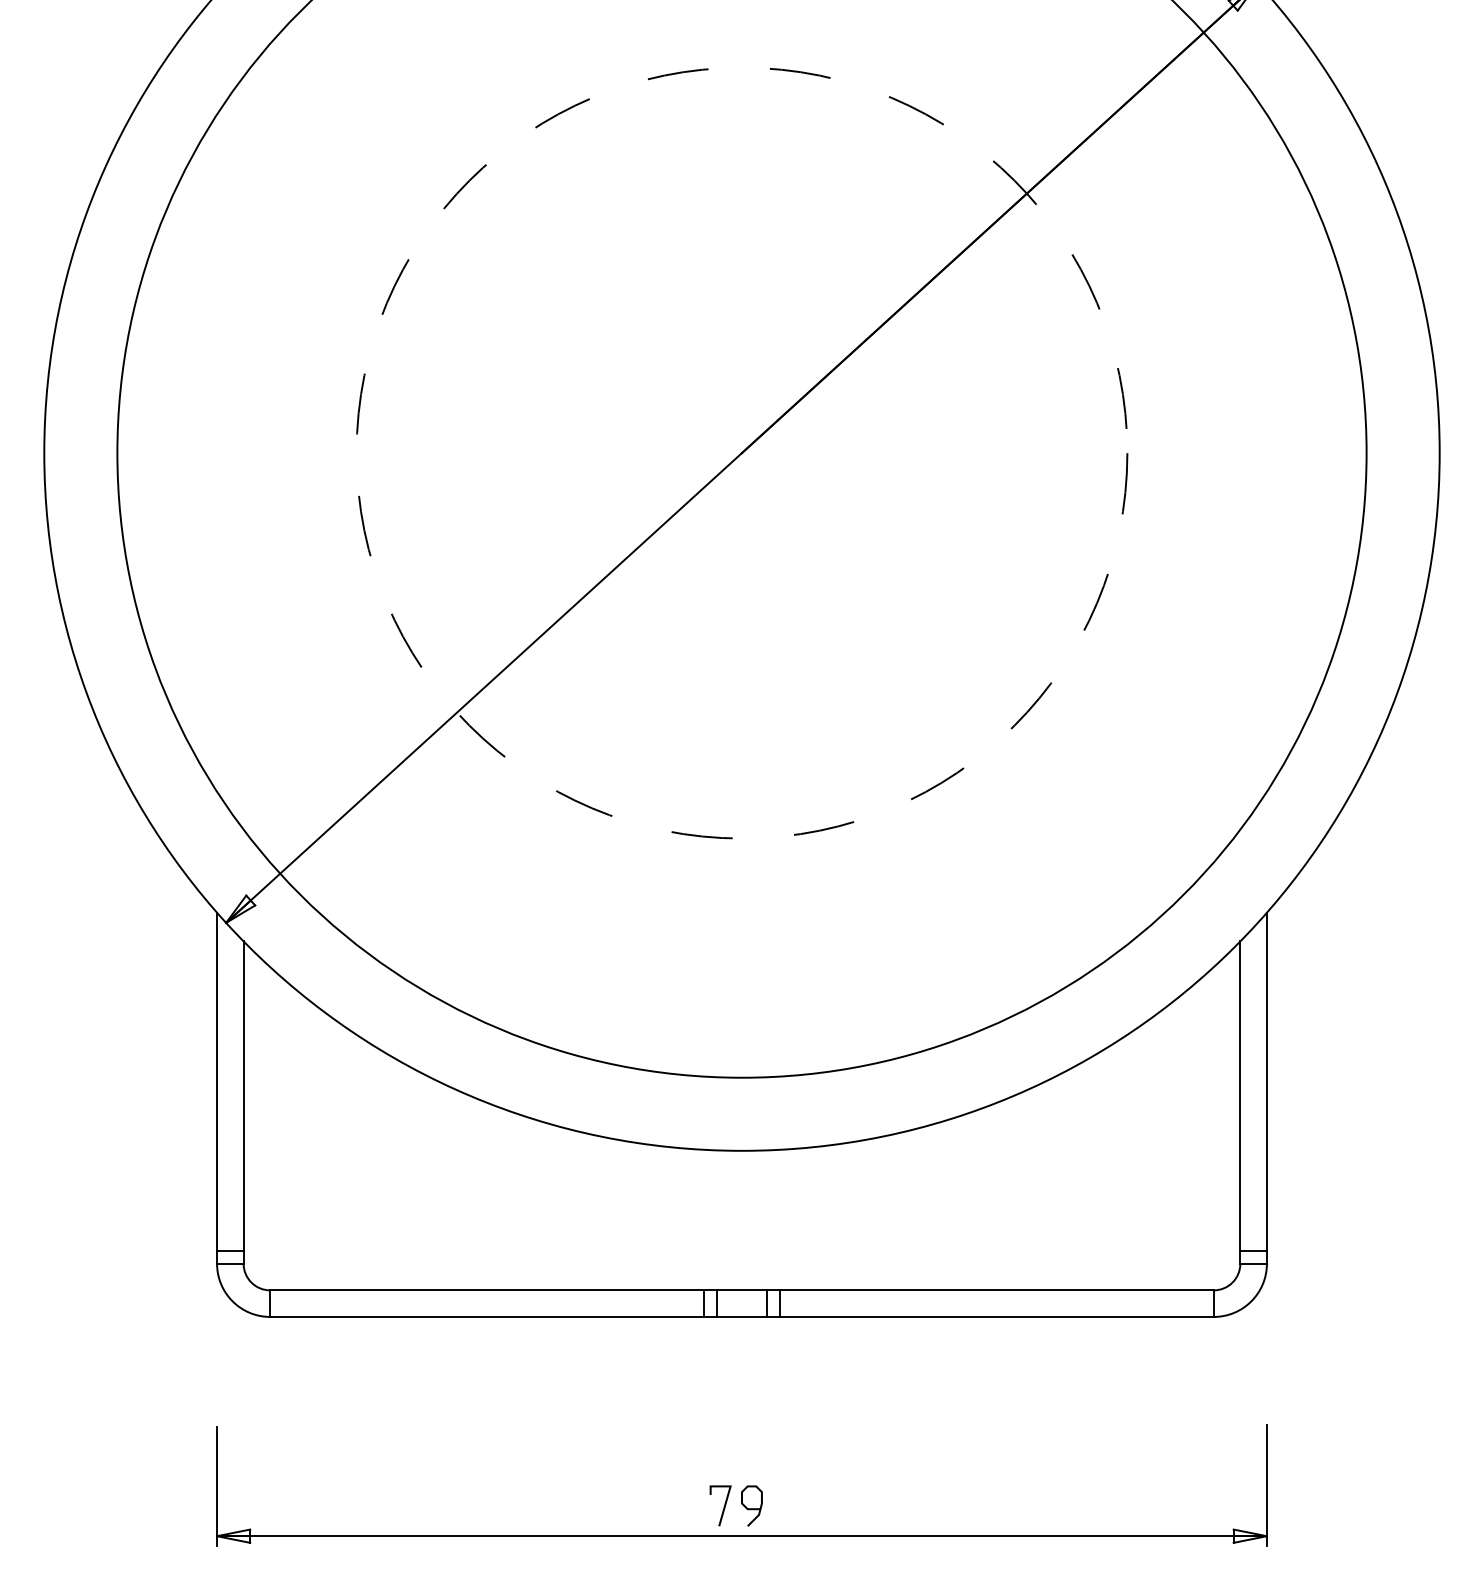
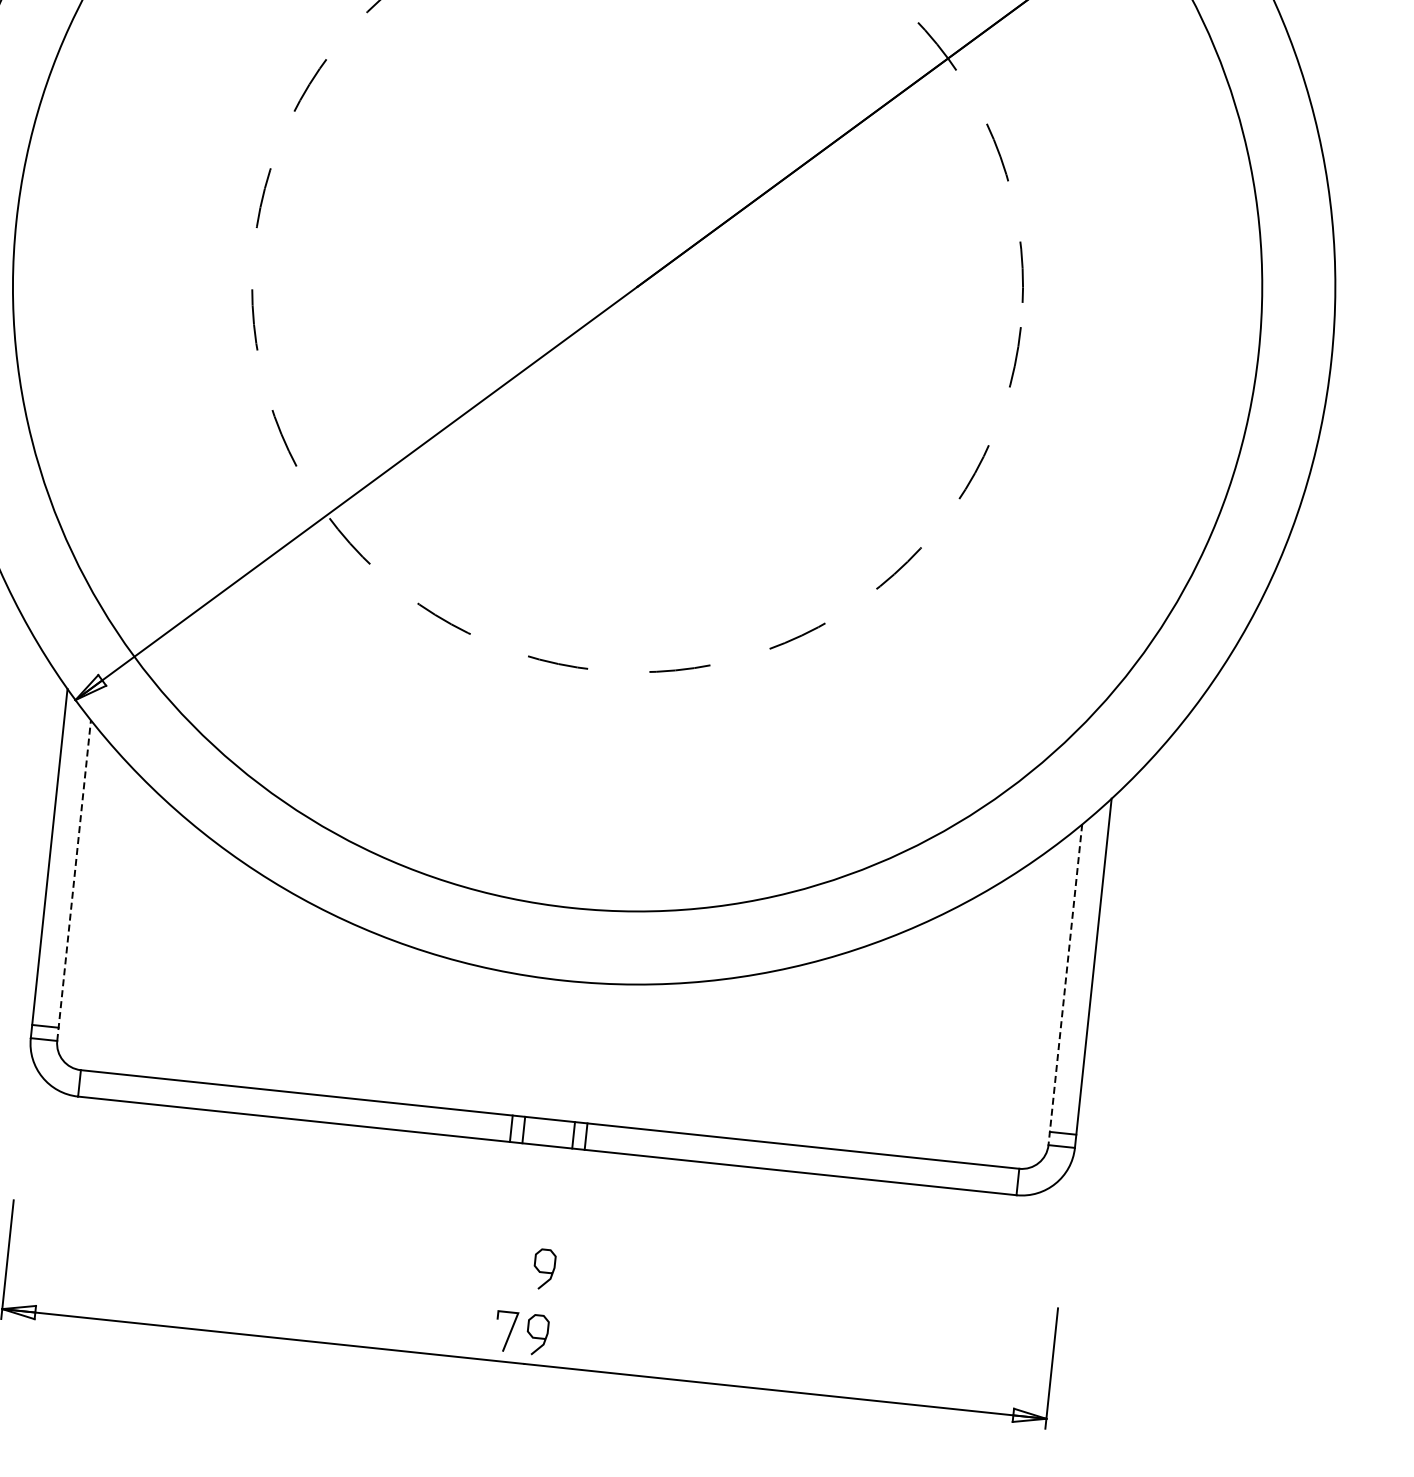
line: (243, 1102) -> (73, 880), solid -> dashed
line: (1240, 1103) -> (1065, 985), solid -> dashed
curve: (751, 1442) -> (543, 1271), added

